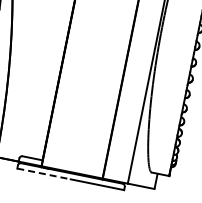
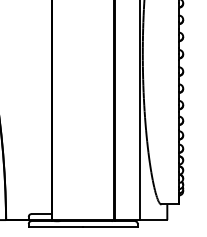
line: (44, 174) -> (56, 227), dashed -> solid

